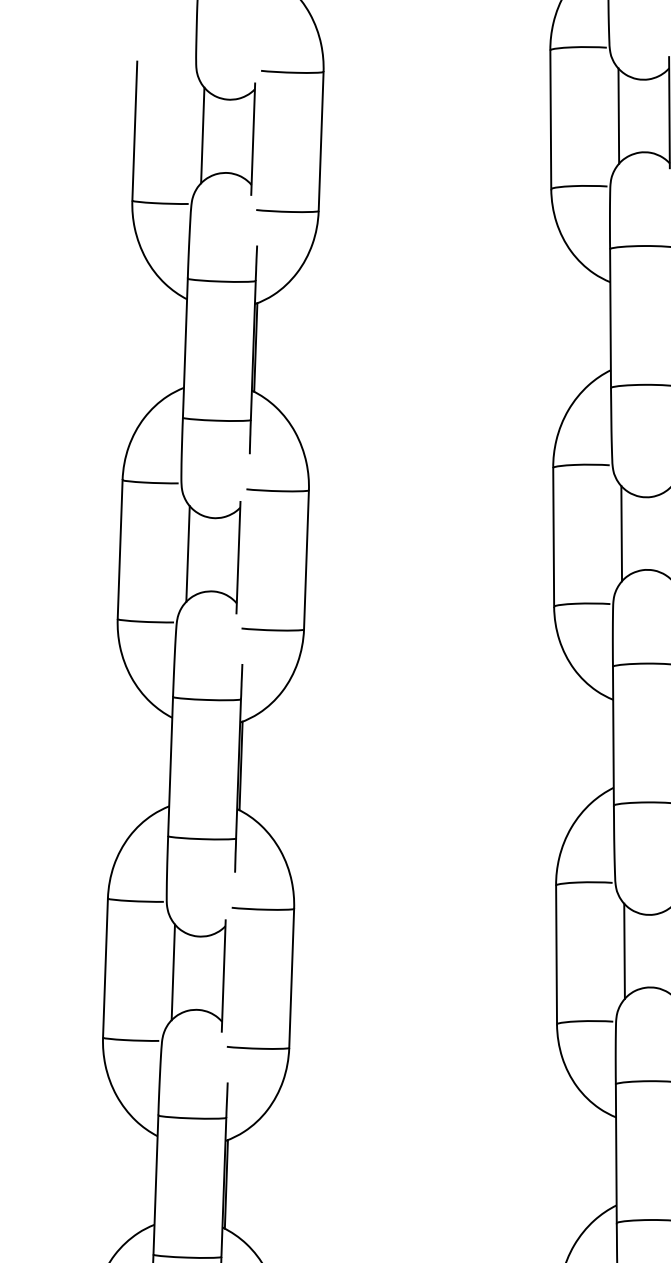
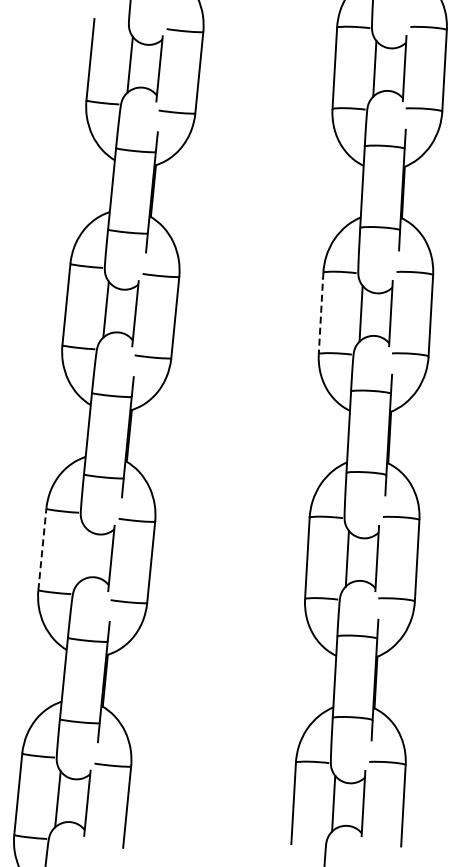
line: (554, 537) -> (321, 313), solid -> dashed
line: (105, 968) -> (42, 549), solid -> dashed
line: (172, 972) -> (81, 554), removed

